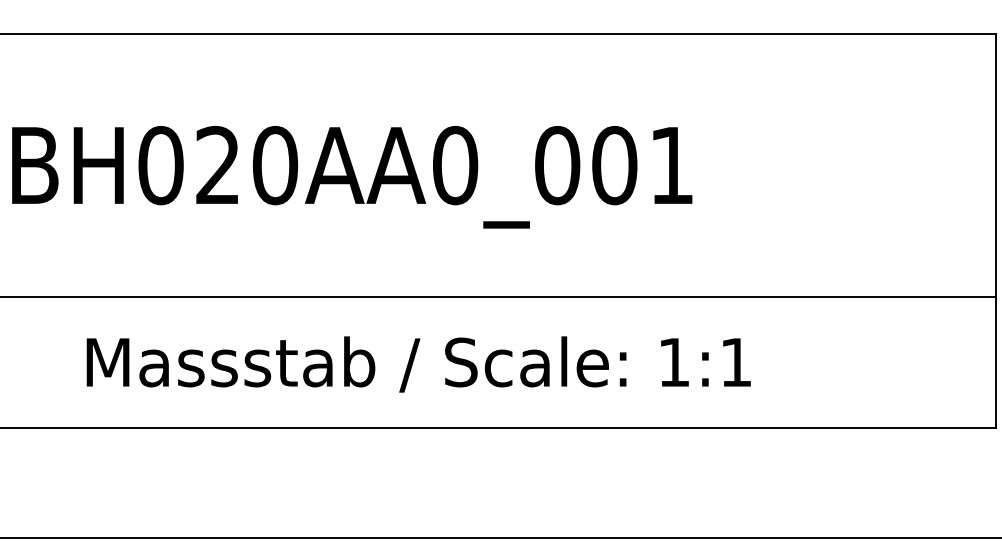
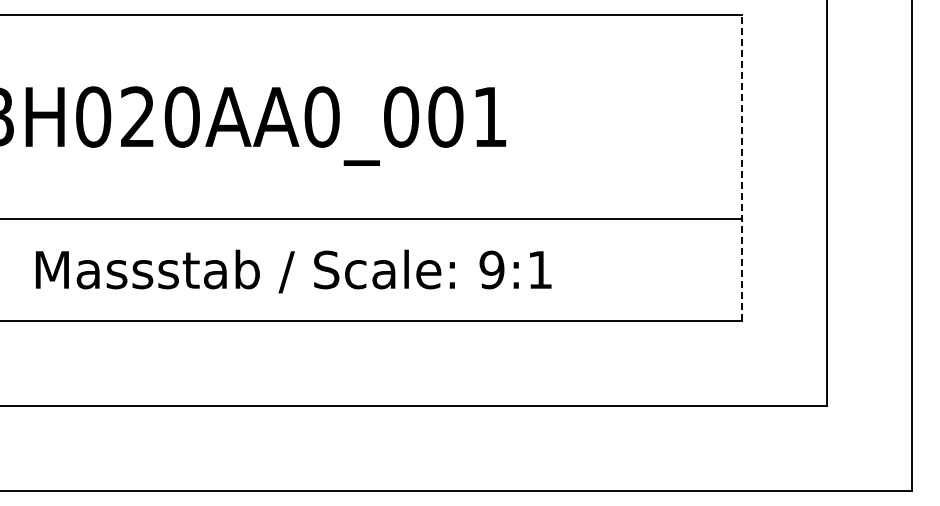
line: (995, 231) -> (741, 168), solid -> dashed
text: (673, 361) -> (491, 269), 1:1 -> 9:1

